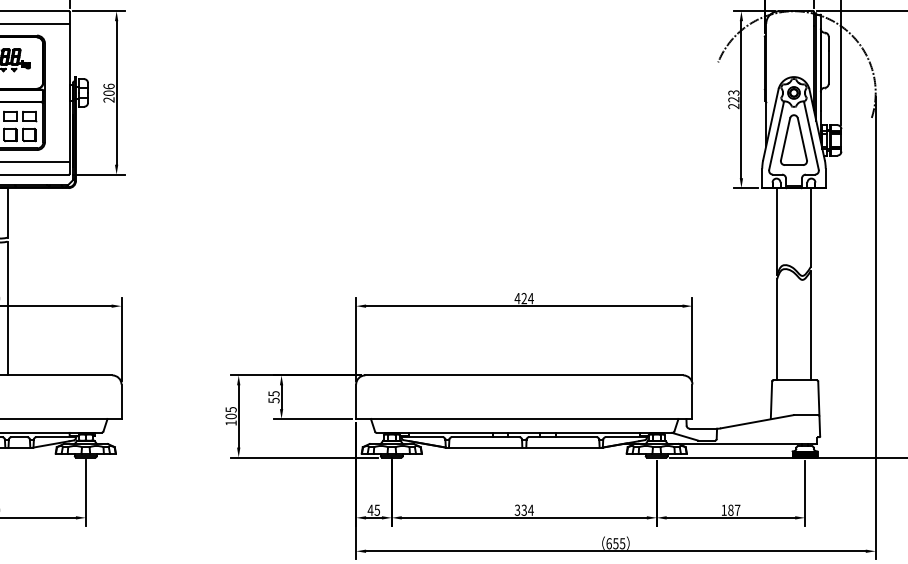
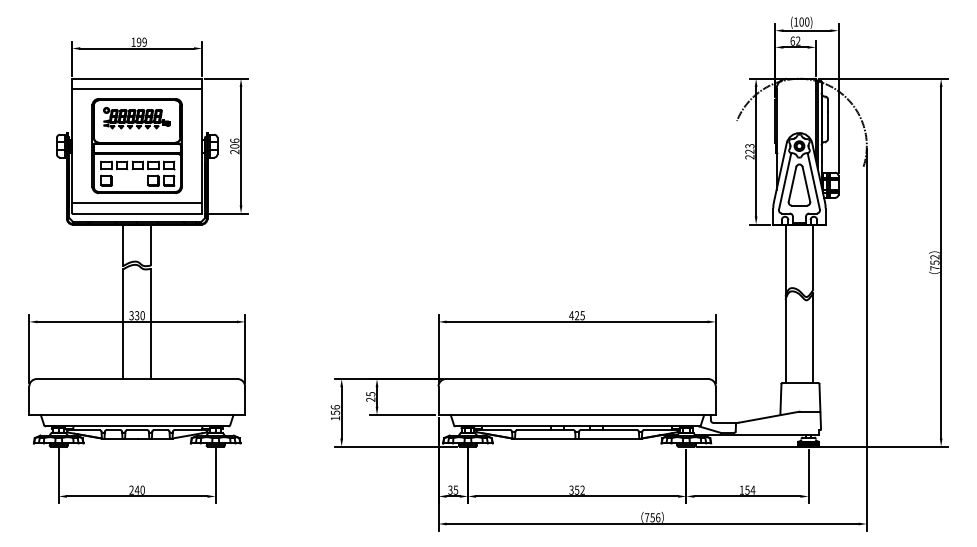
text: (530, 298) -> (582, 315), 424 -> 425
text: (273, 400) -> (370, 399), 55 -> 25
text: (229, 413) -> (334, 410), 105 -> 156
text: (370, 509) -> (450, 489), 45 -> 35
text: (528, 509) -> (580, 489), 334 -> 352
text: (734, 509) -> (750, 489), 187 -> 154
text: (615, 543) -> (652, 517), 655 -> 756

